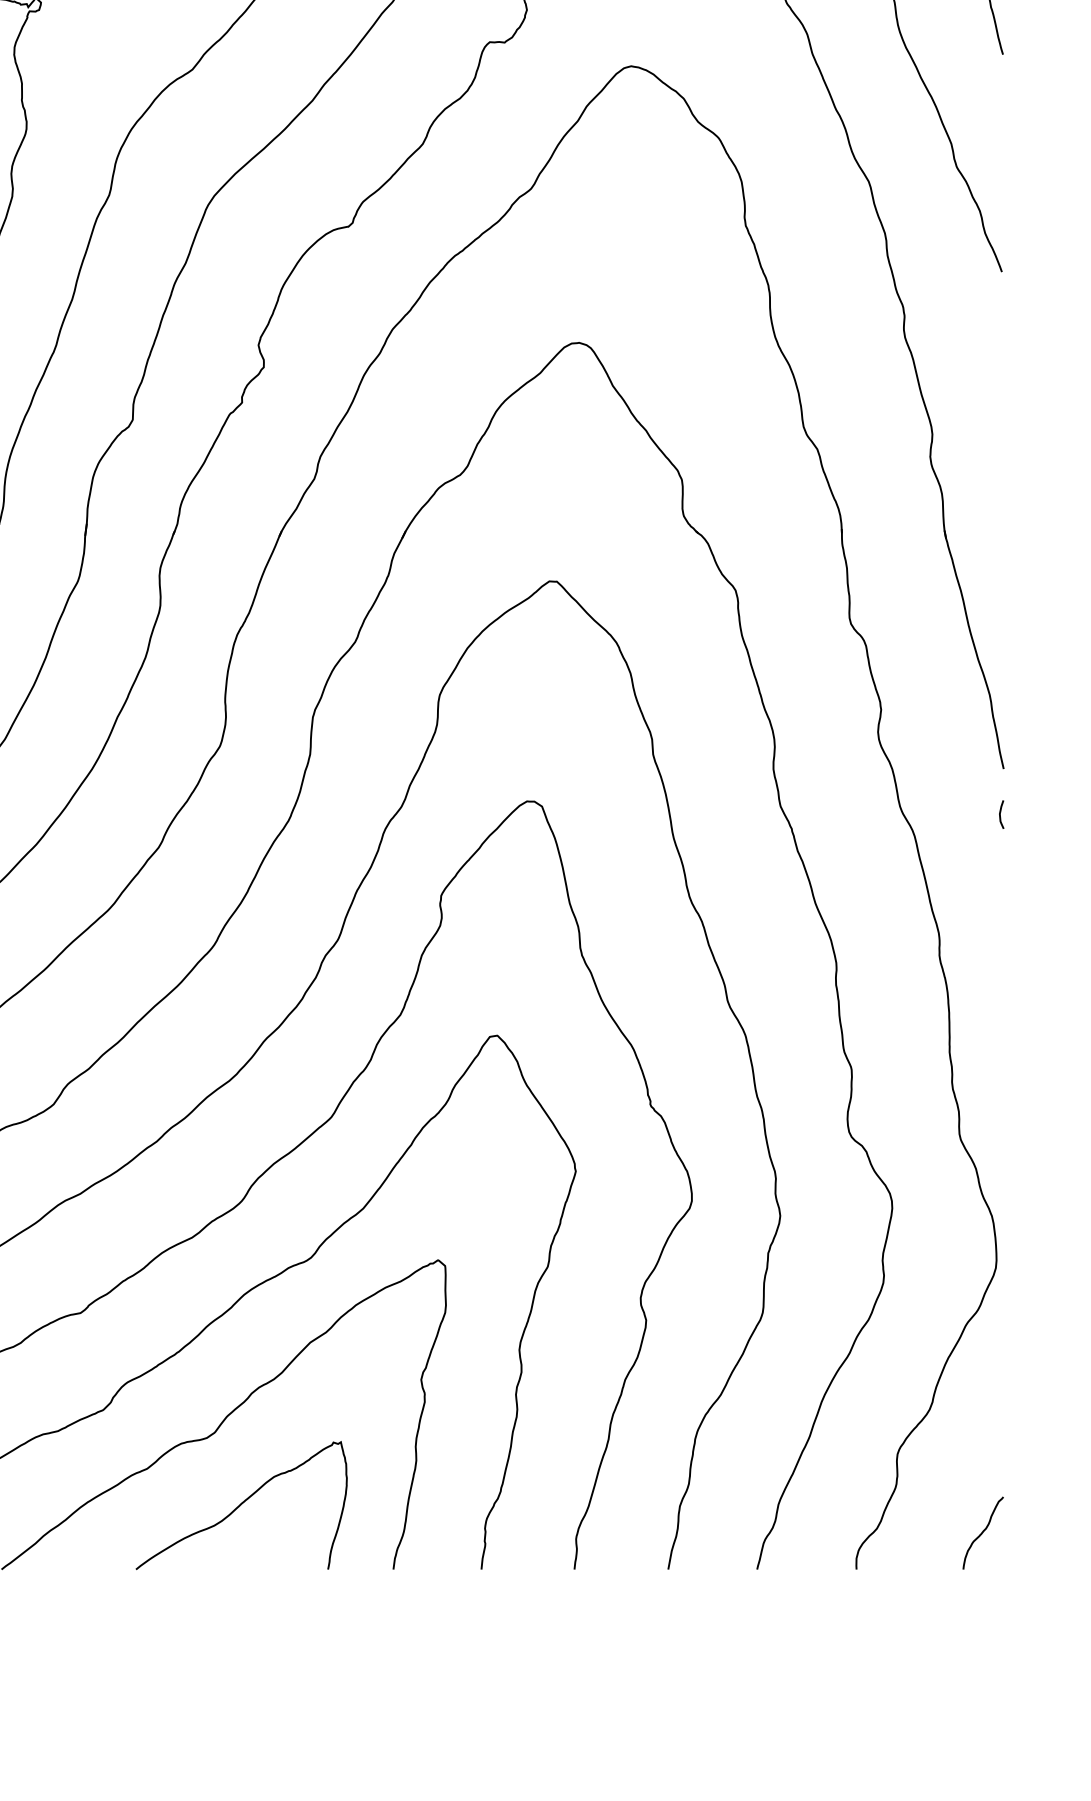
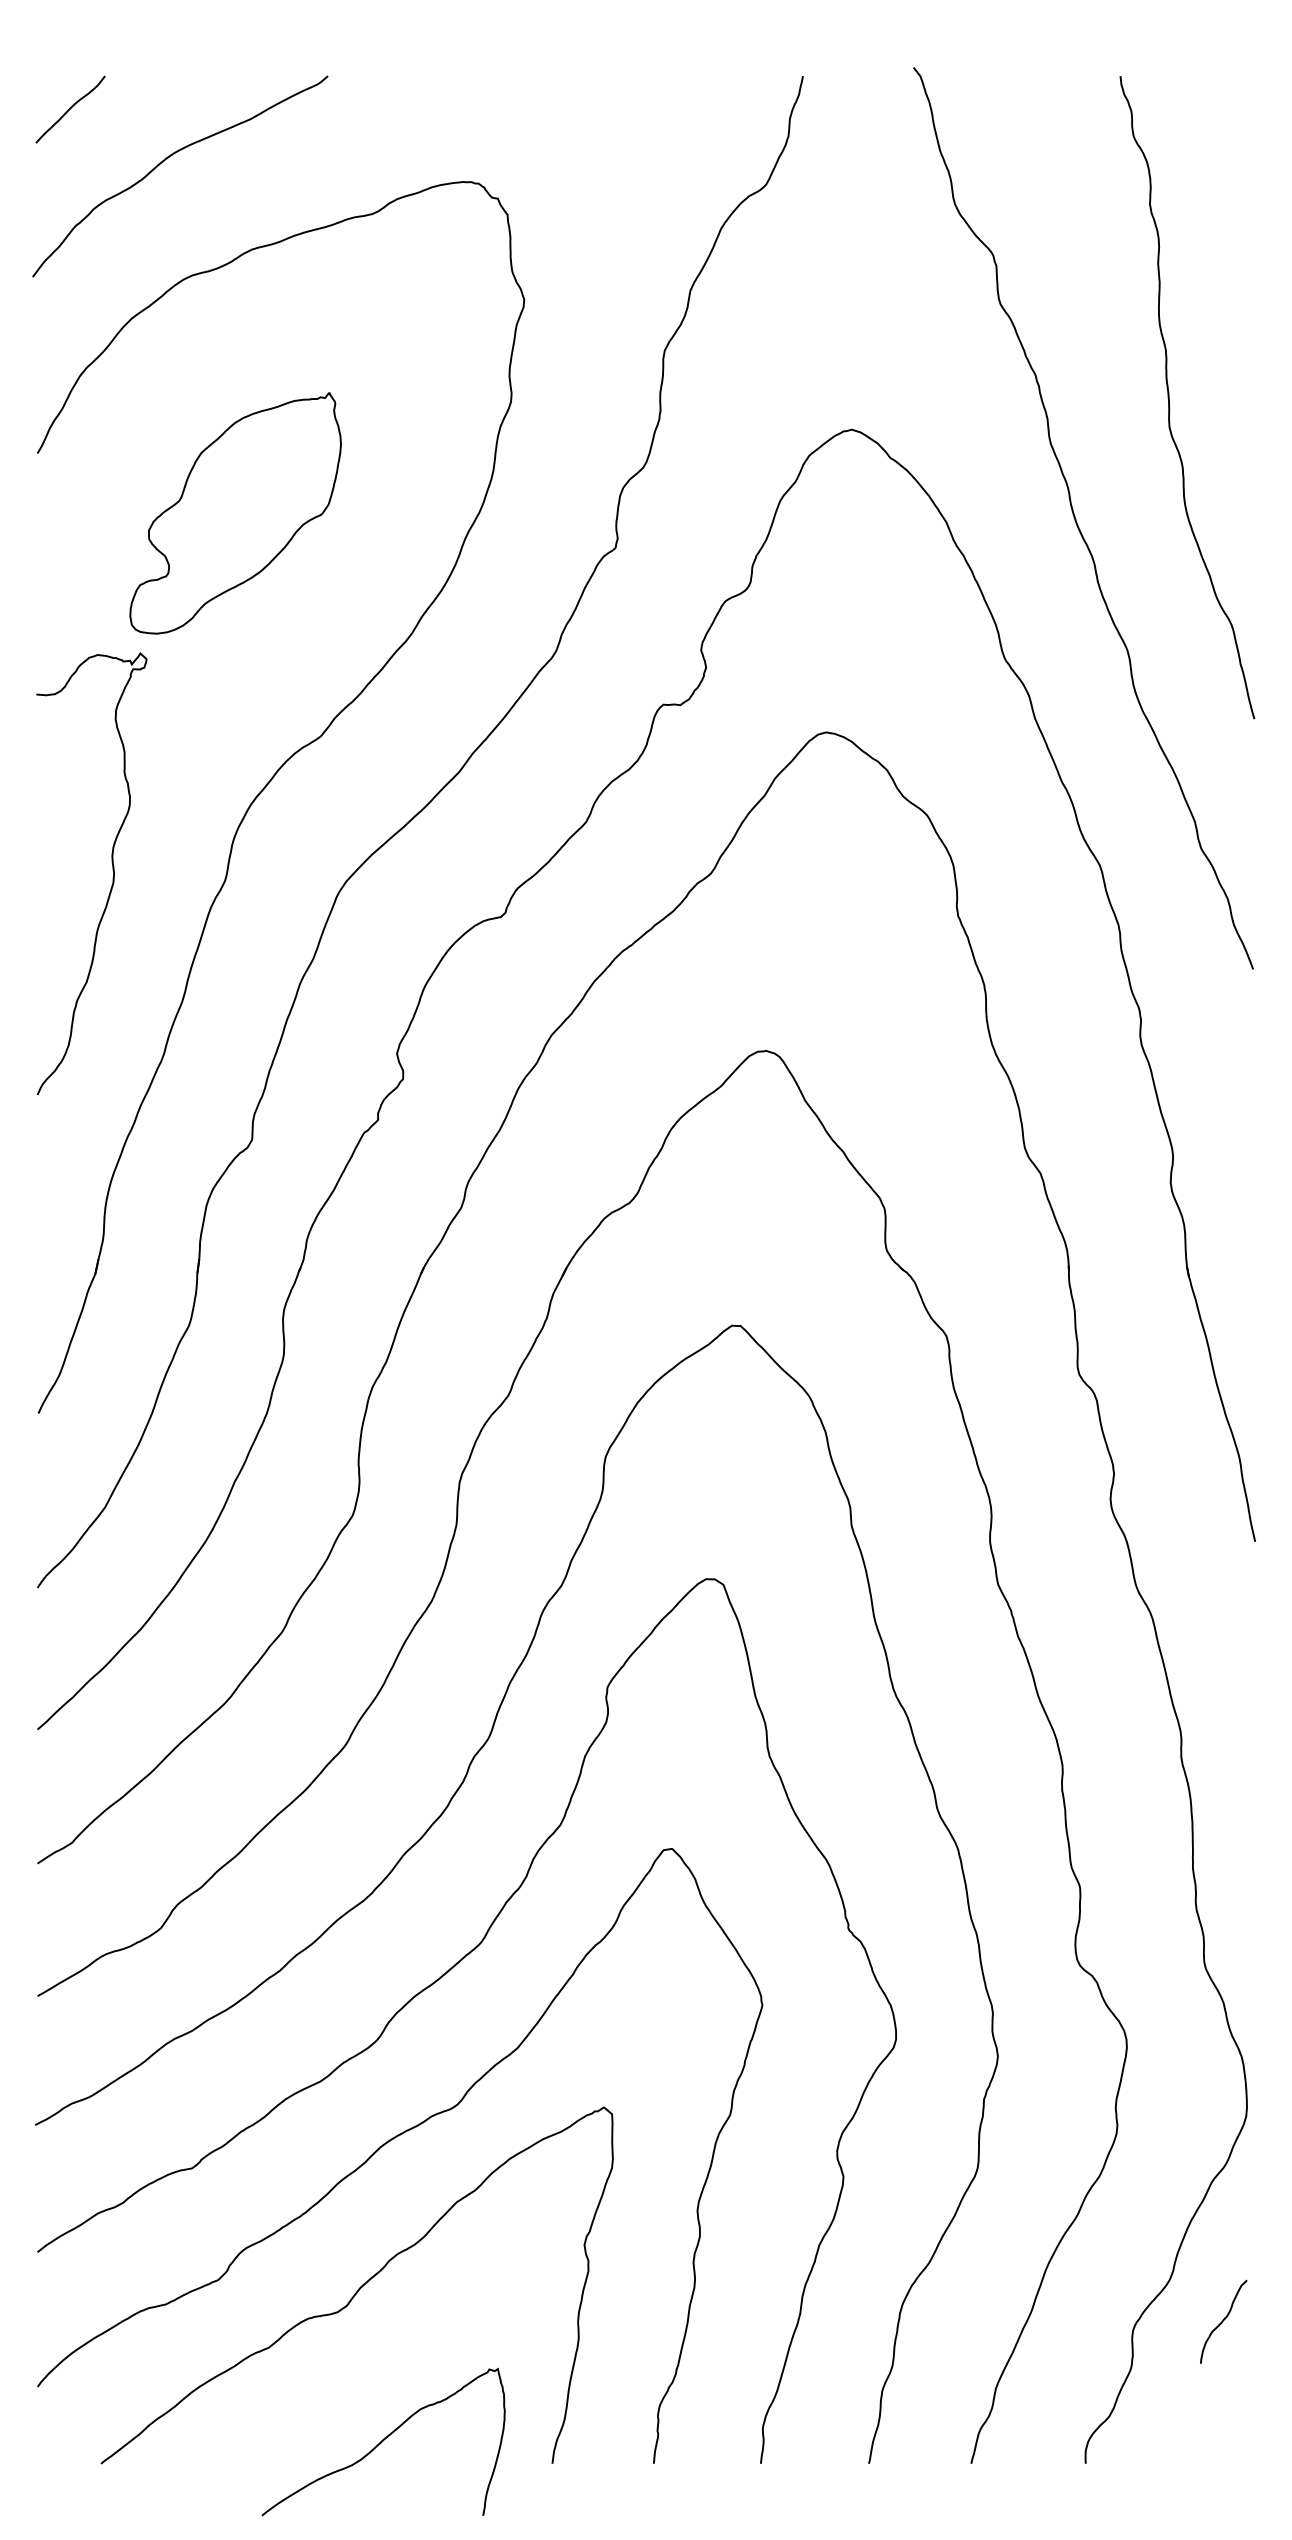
curve: (1000, 813) -> (1251, 1593), removed
curve: (241, 1505) -> (383, 2441), moved
curve: (983, 1532) -> (1223, 2321), moved

